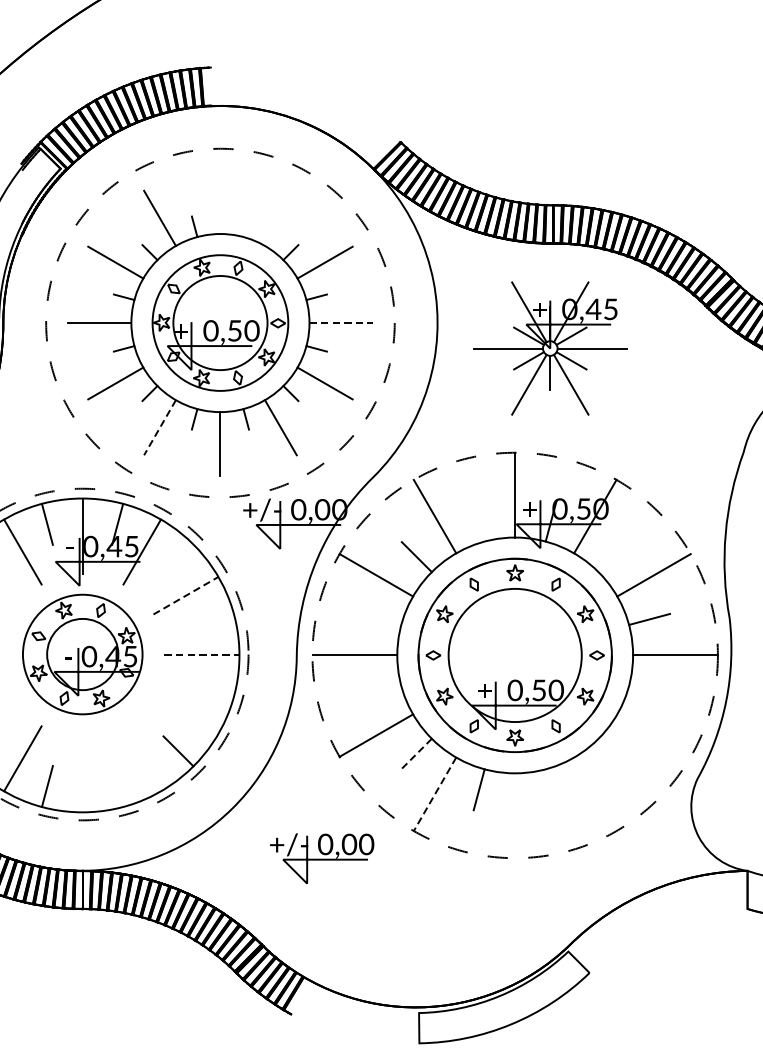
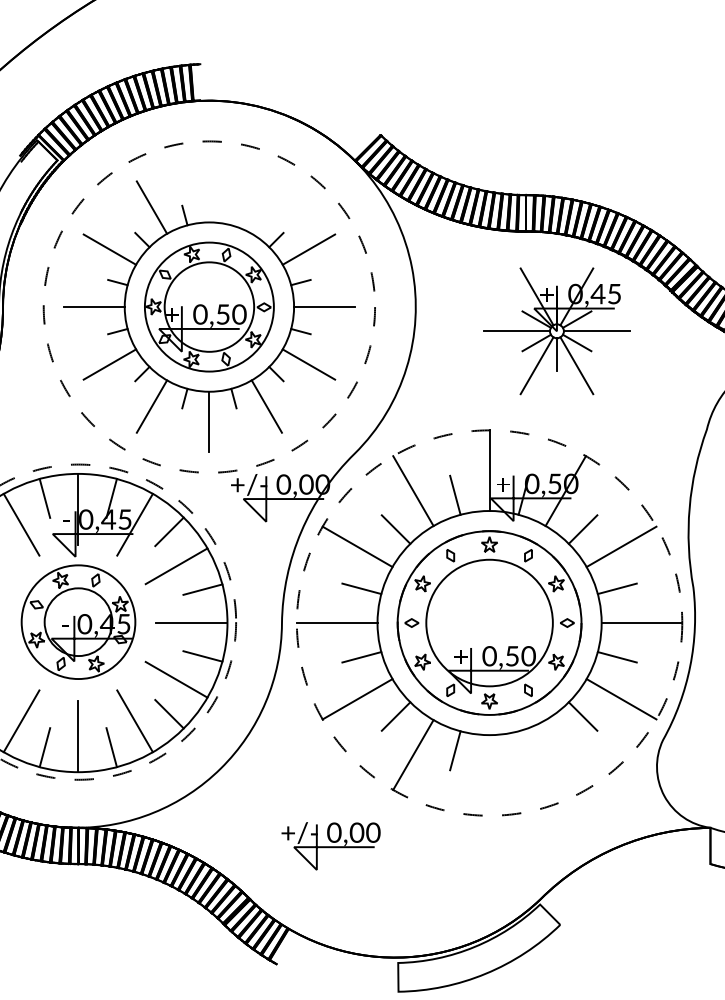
line: (341, 323) -> (324, 307), dashed -> solid
part: (549, 348) -> (556, 331), moved
line: (159, 428) -> (151, 407), dashed -> solid
line: (479, 520) -> (455, 494), added
line: (612, 557) -> (582, 529), added
line: (178, 559) -> (169, 531), added
line: (185, 595) -> (176, 566), dashed -> solid
line: (380, 619) -> (361, 588), added
line: (213, 620) -> (202, 589), added
line: (201, 655) -> (191, 623), dashed -> solid
line: (213, 690) -> (202, 656), added
line: (380, 691) -> (361, 657), added
line: (648, 691) -> (616, 657), added
line: (185, 714) -> (176, 679), added
line: (653, 735) -> (621, 699), added
line: (416, 753) -> (395, 716), dashed -> solid
line: (612, 753) -> (582, 716), added
line: (141, 759) -> (134, 721), added
line: (82, 774) -> (78, 736), added
line: (117, 786) -> (111, 747), added
line: (435, 794) -> (413, 755), dashed -> solid
part: (321, 858) -> (330, 846), moved

